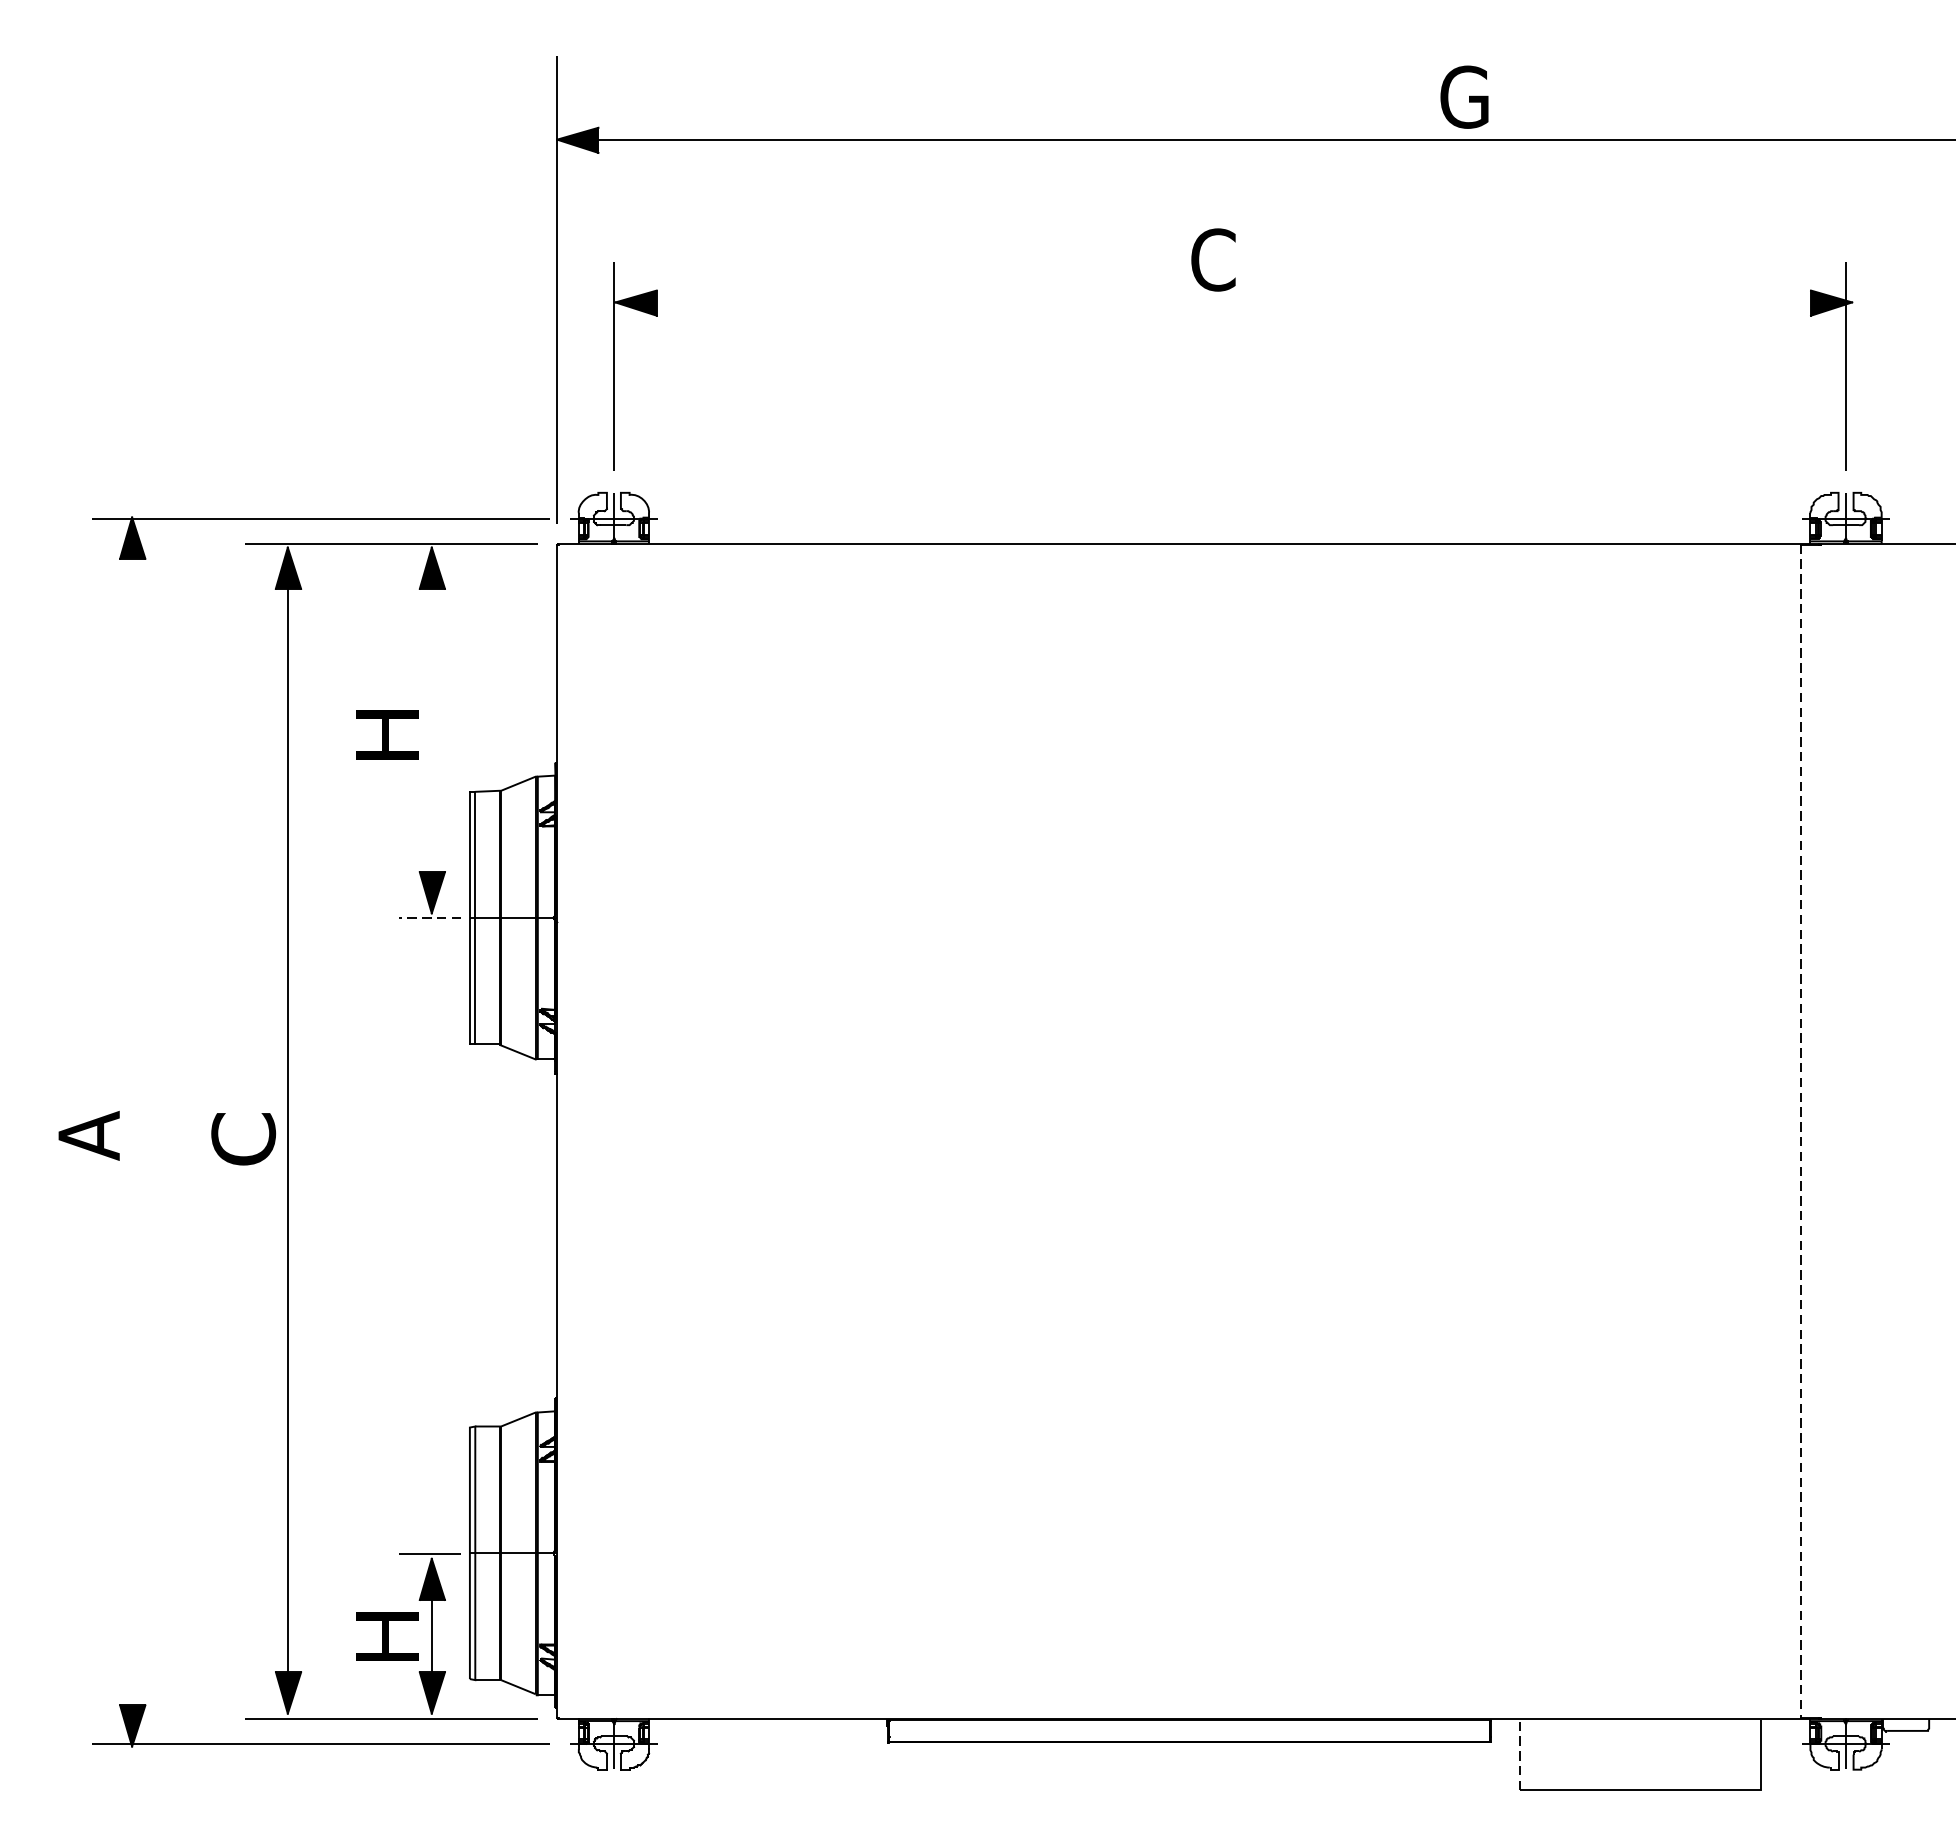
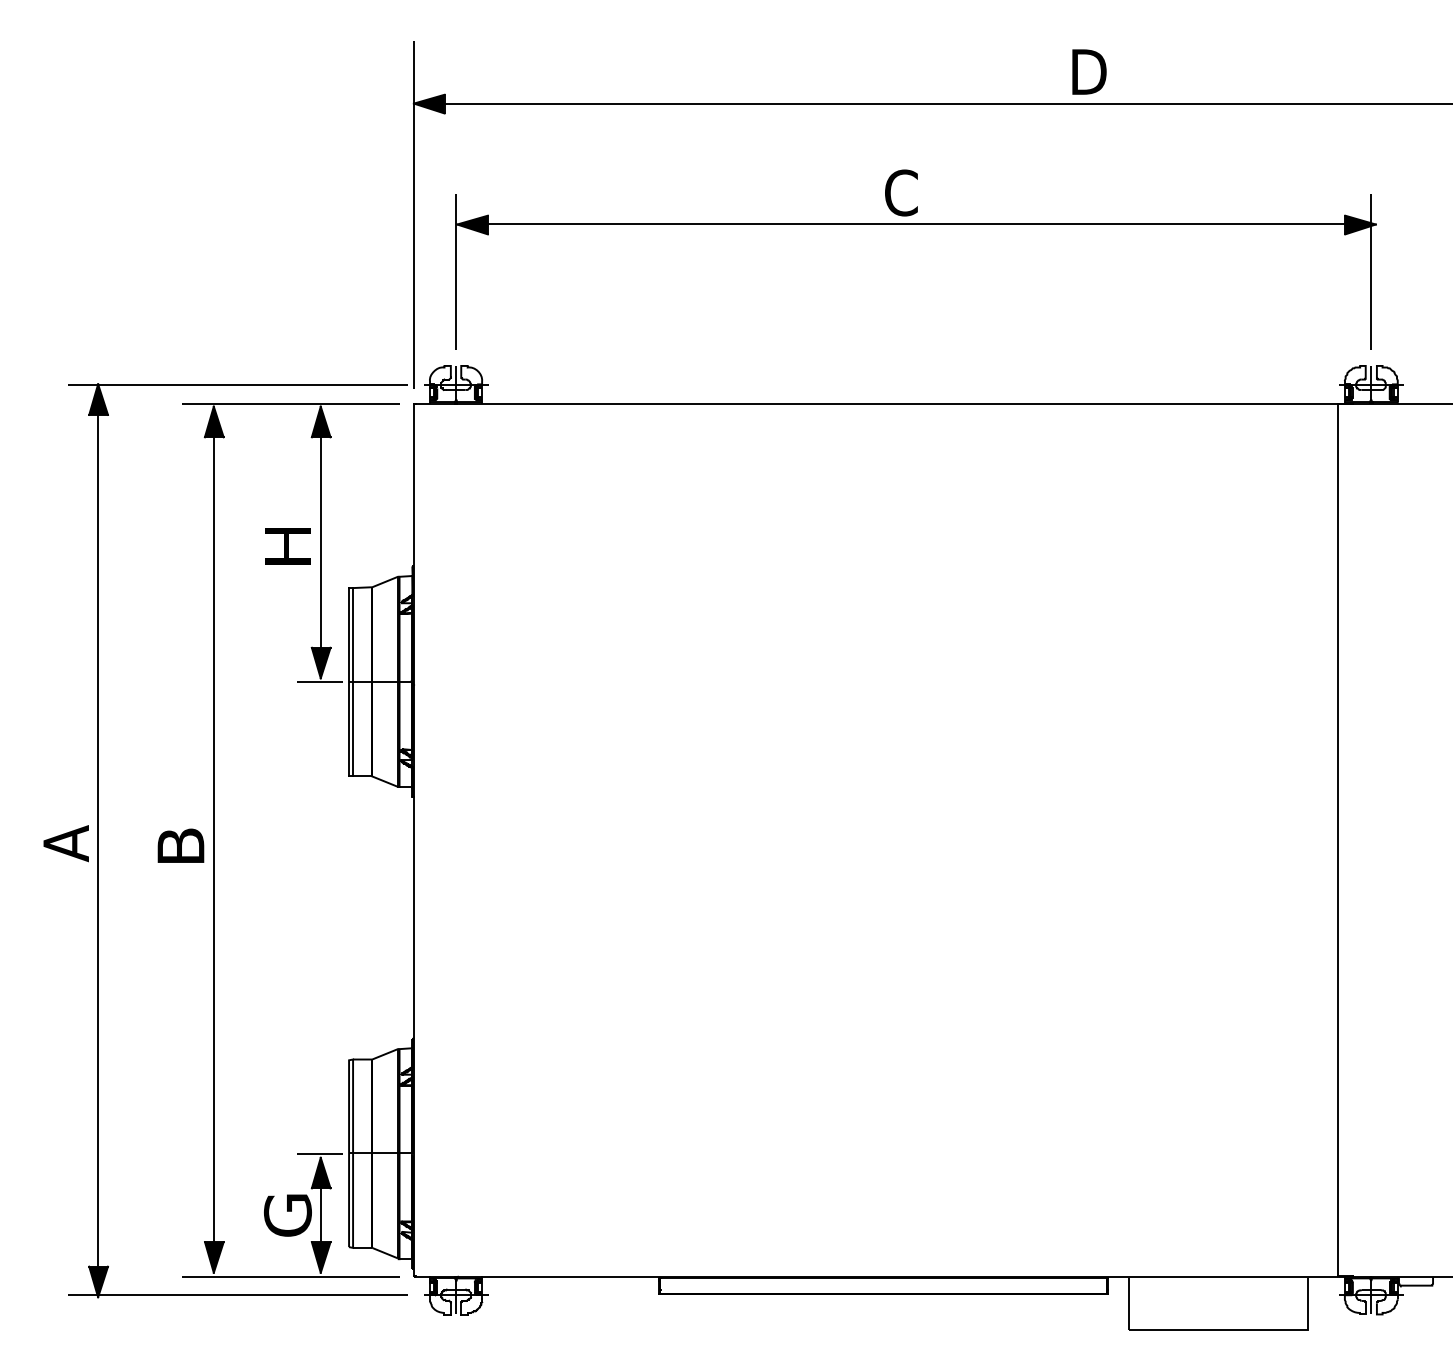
text: (1465, 96) -> (1088, 71), G -> D
line: (1233, 302) -> (916, 224), added
line: (431, 726) -> (320, 539), added
line: (430, 917) -> (319, 681), dashed -> solid
line: (1800, 1131) -> (1337, 840), dashed -> solid
line: (131, 1138) -> (97, 845), added
text: (244, 1138) -> (181, 845), C -> B
text: (387, 1636) -> (287, 1215), H -> G
line: (1520, 1754) -> (1129, 1303), dashed -> solid

